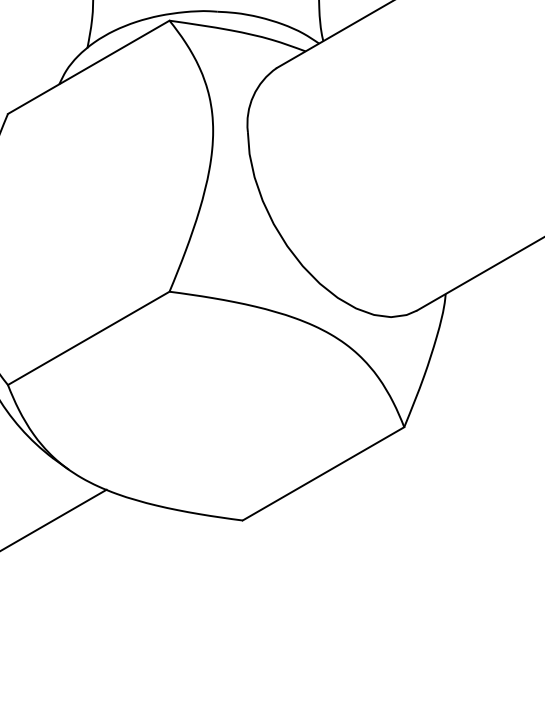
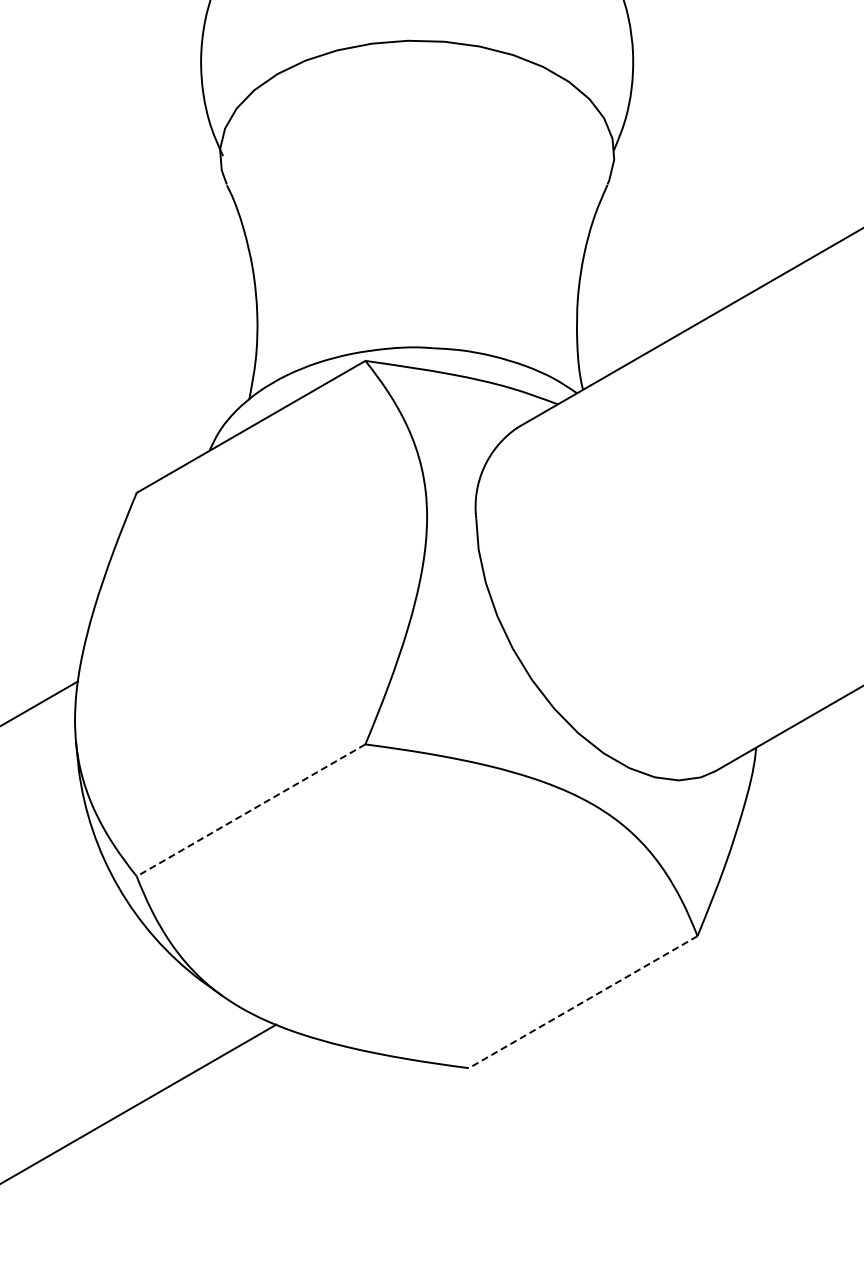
line: (89, 338) -> (251, 810), solid -> dashed
line: (323, 474) -> (583, 1002), solid -> dashed

